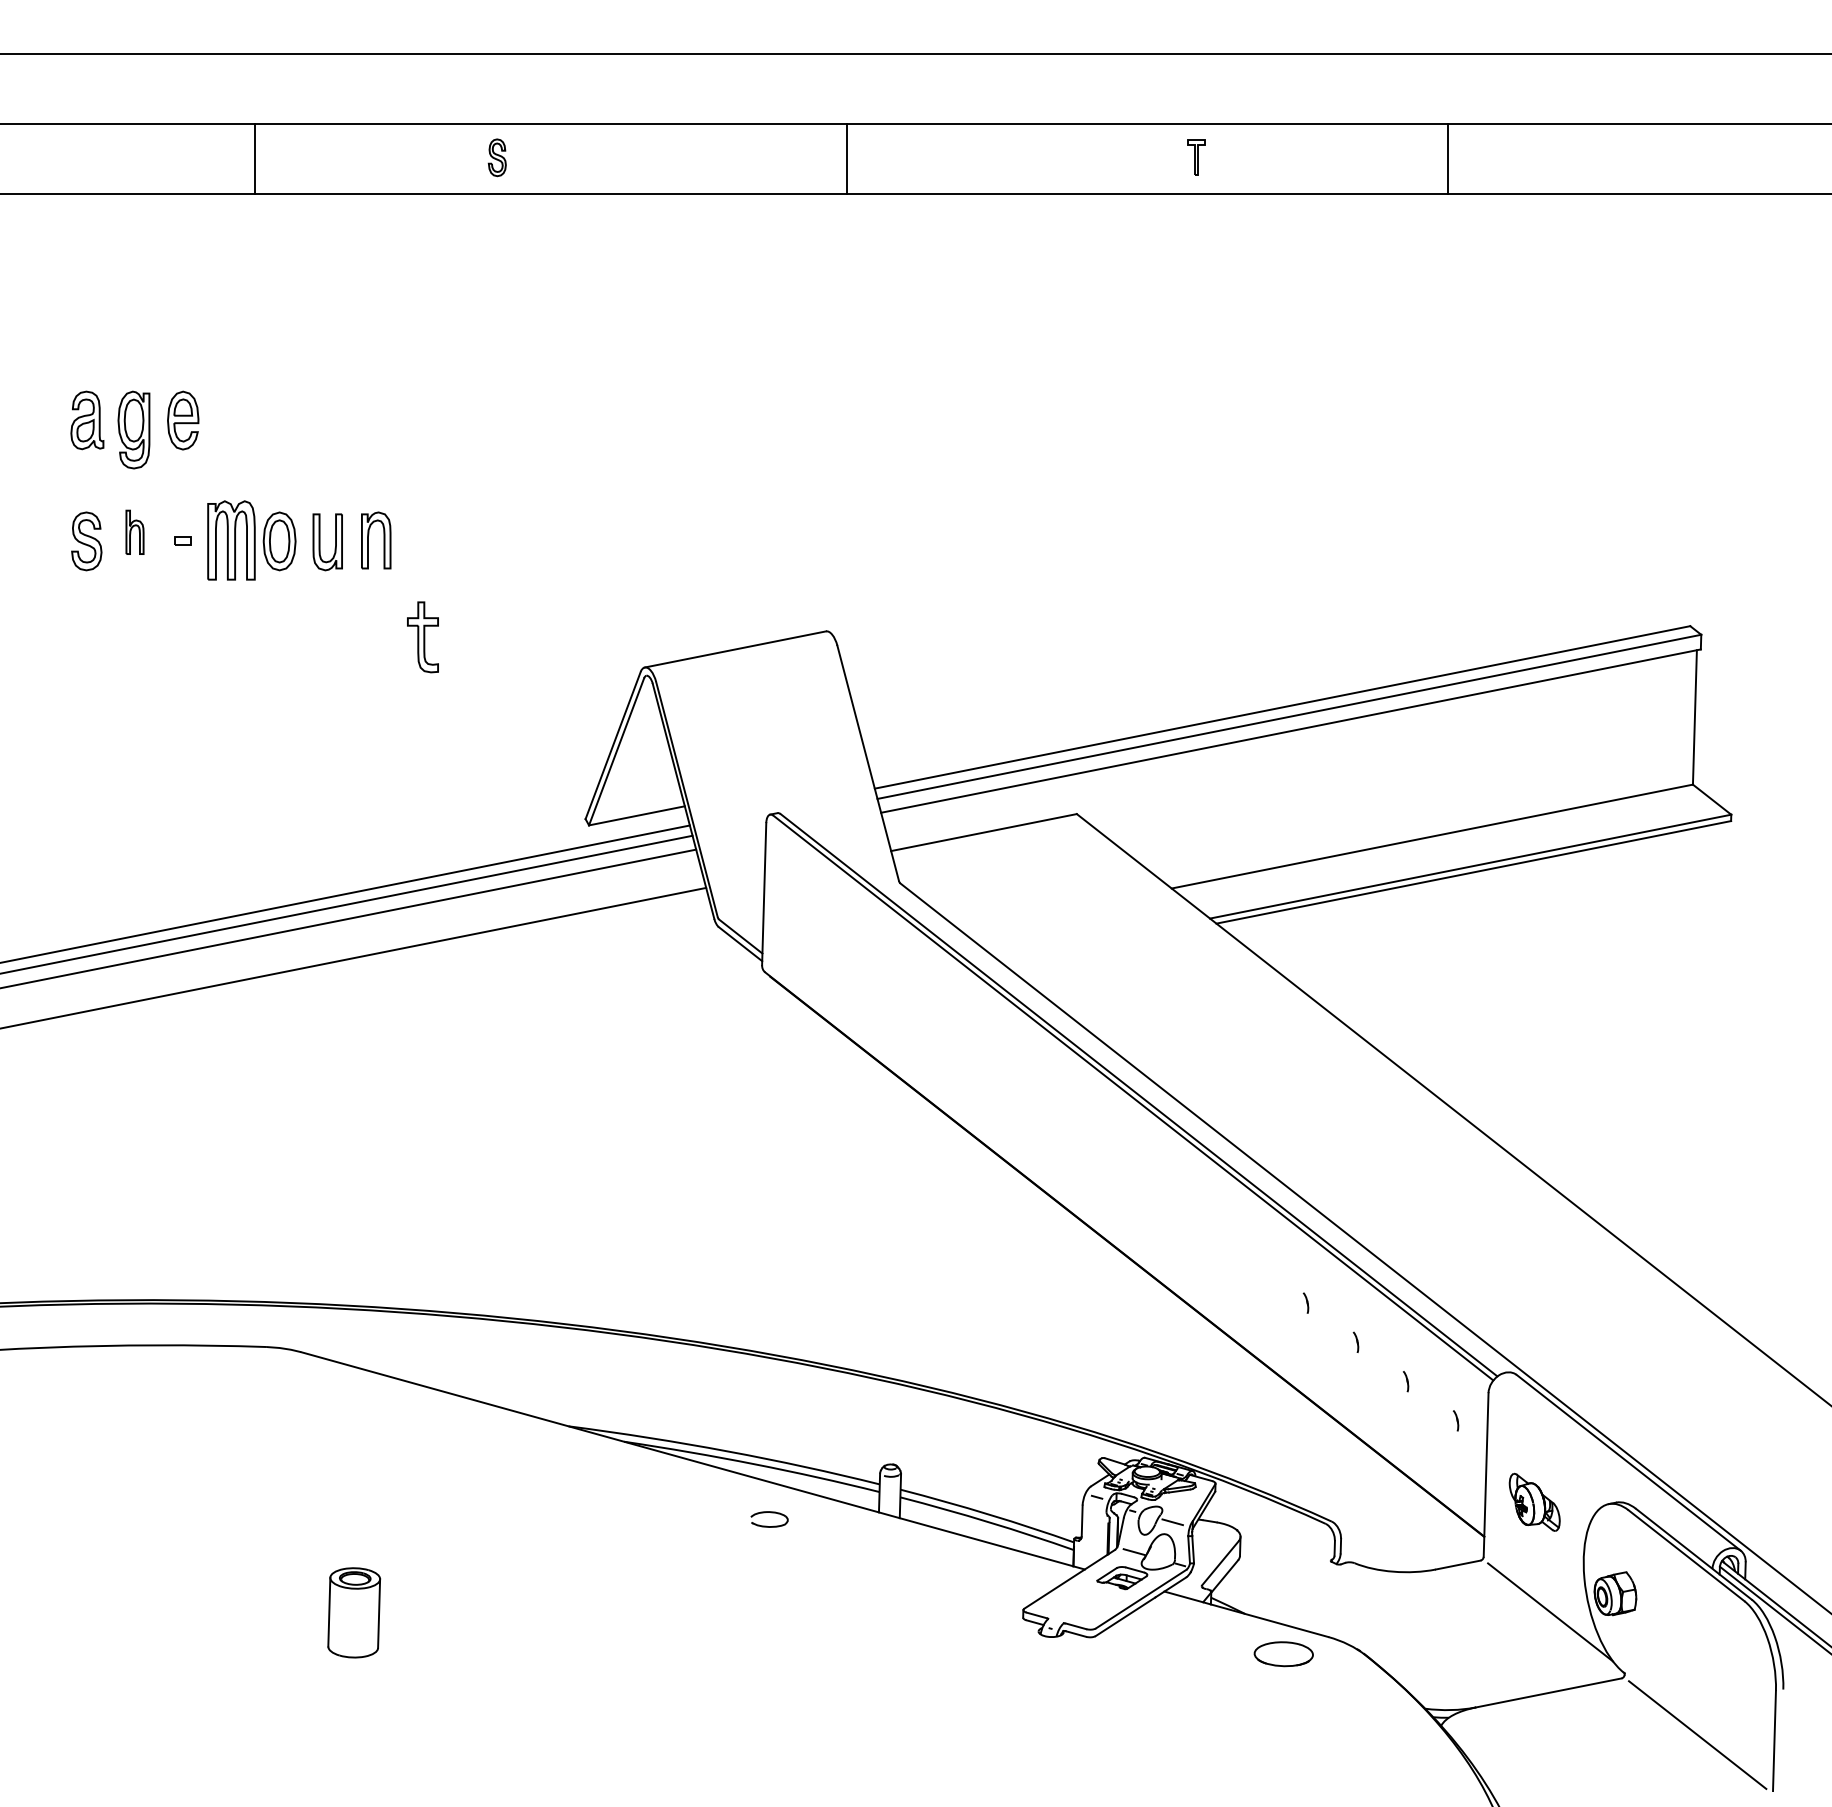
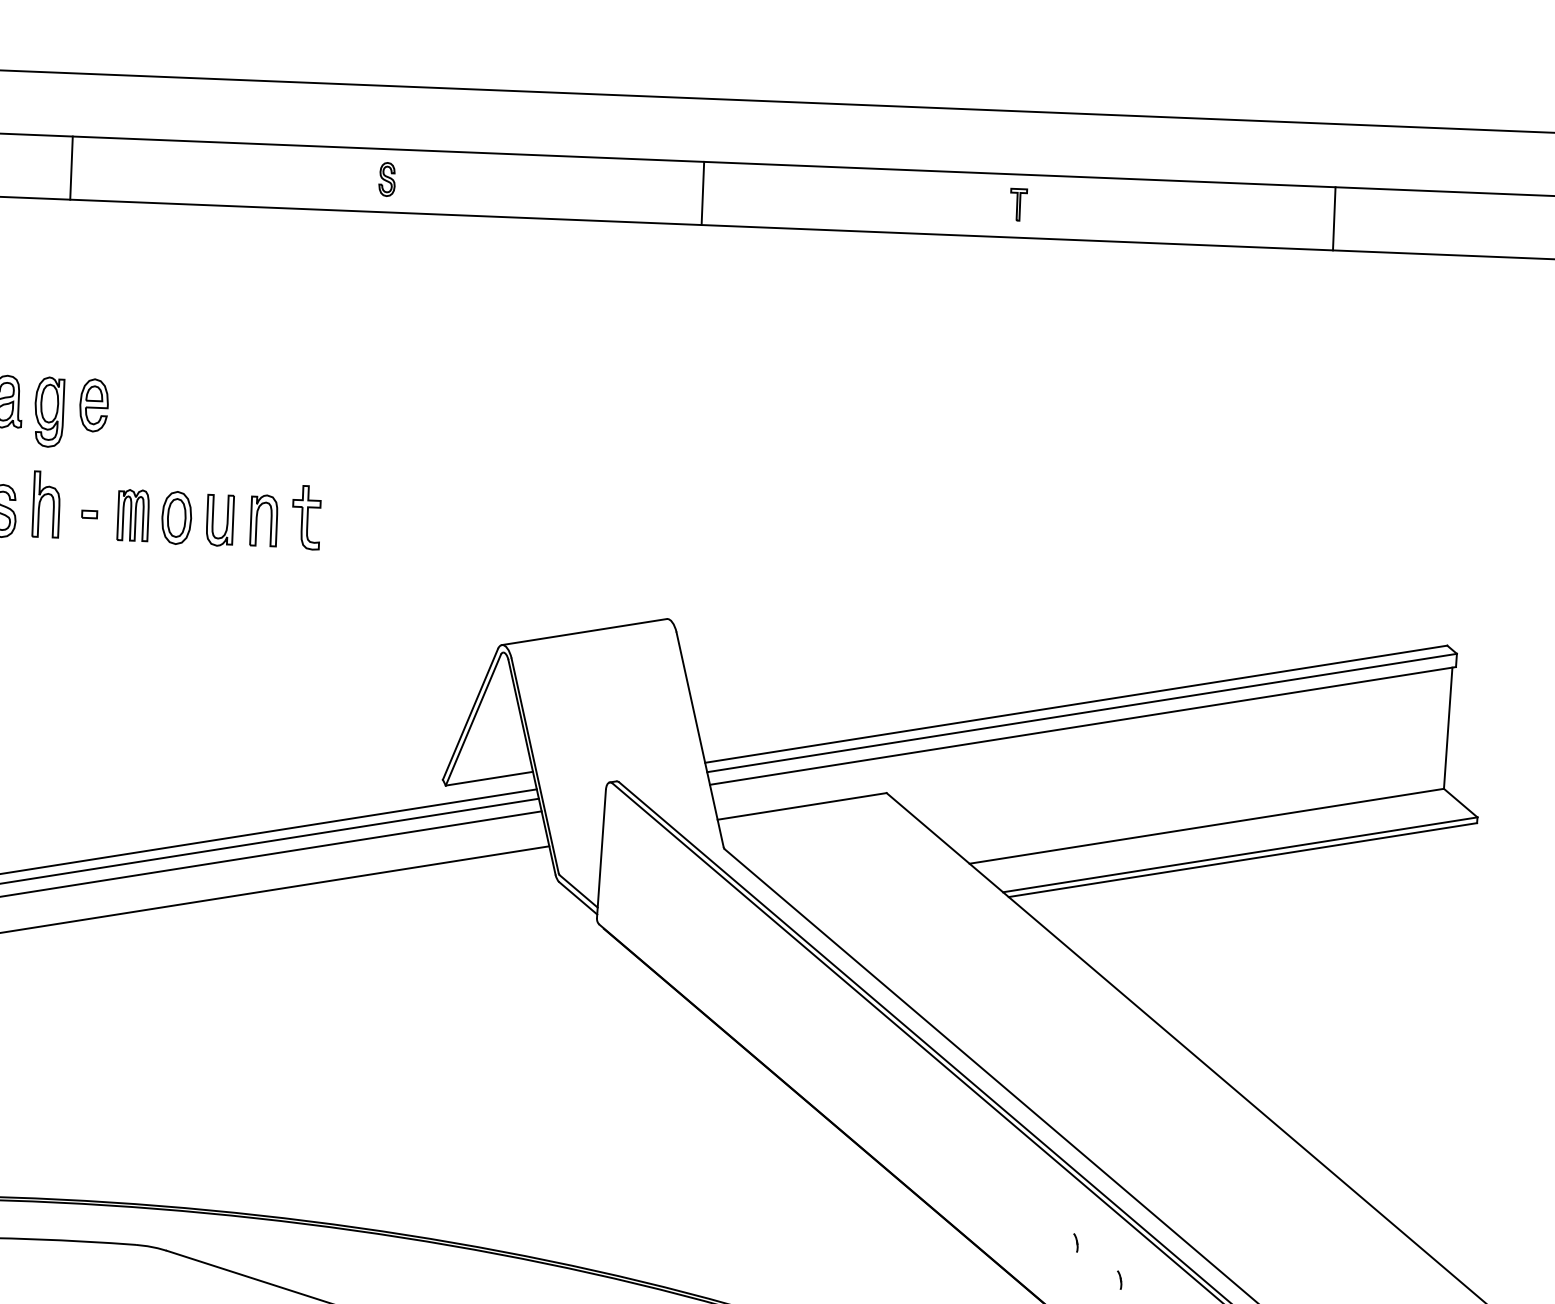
line: (254, 159) -> (71, 168), moved
line: (1448, 159) -> (1334, 219), moved
part: (134, 532) -> (46, 504), size x1.67
part: (231, 540) -> (133, 515), size x0.71
part: (422, 637) -> (305, 517), moved

